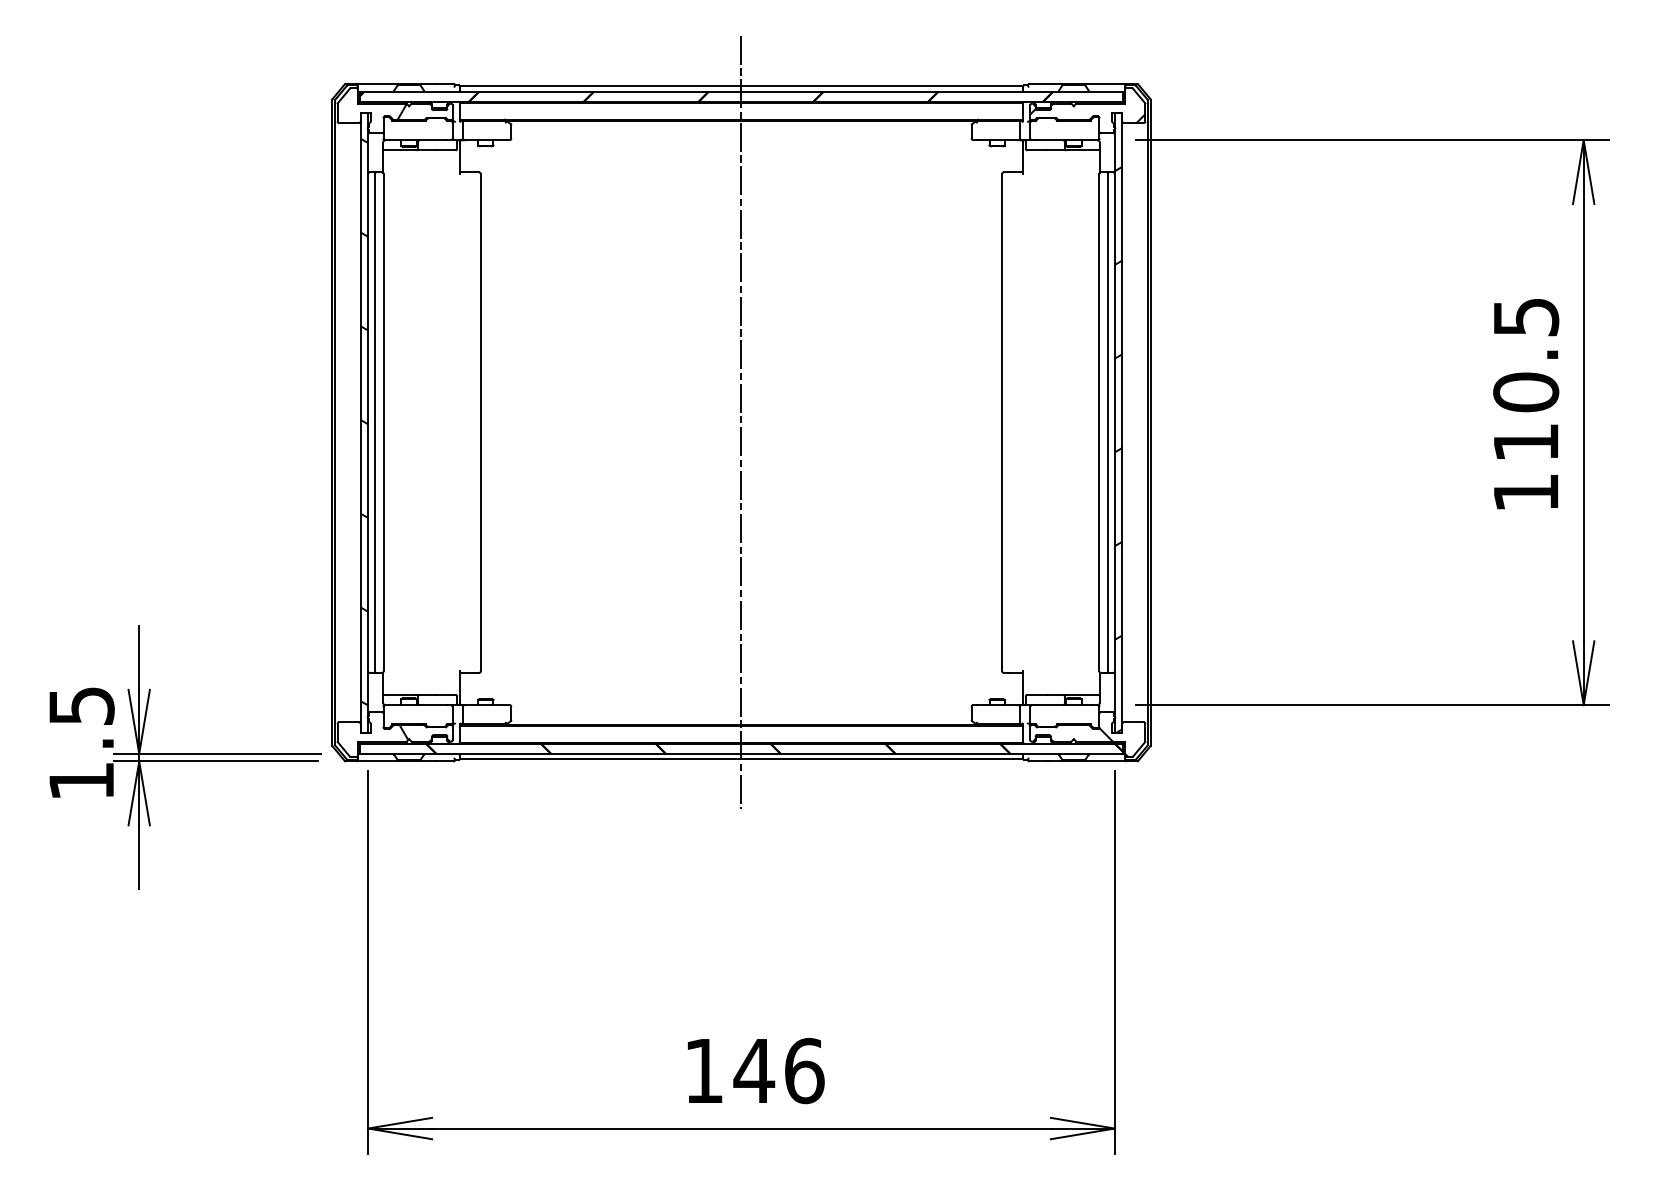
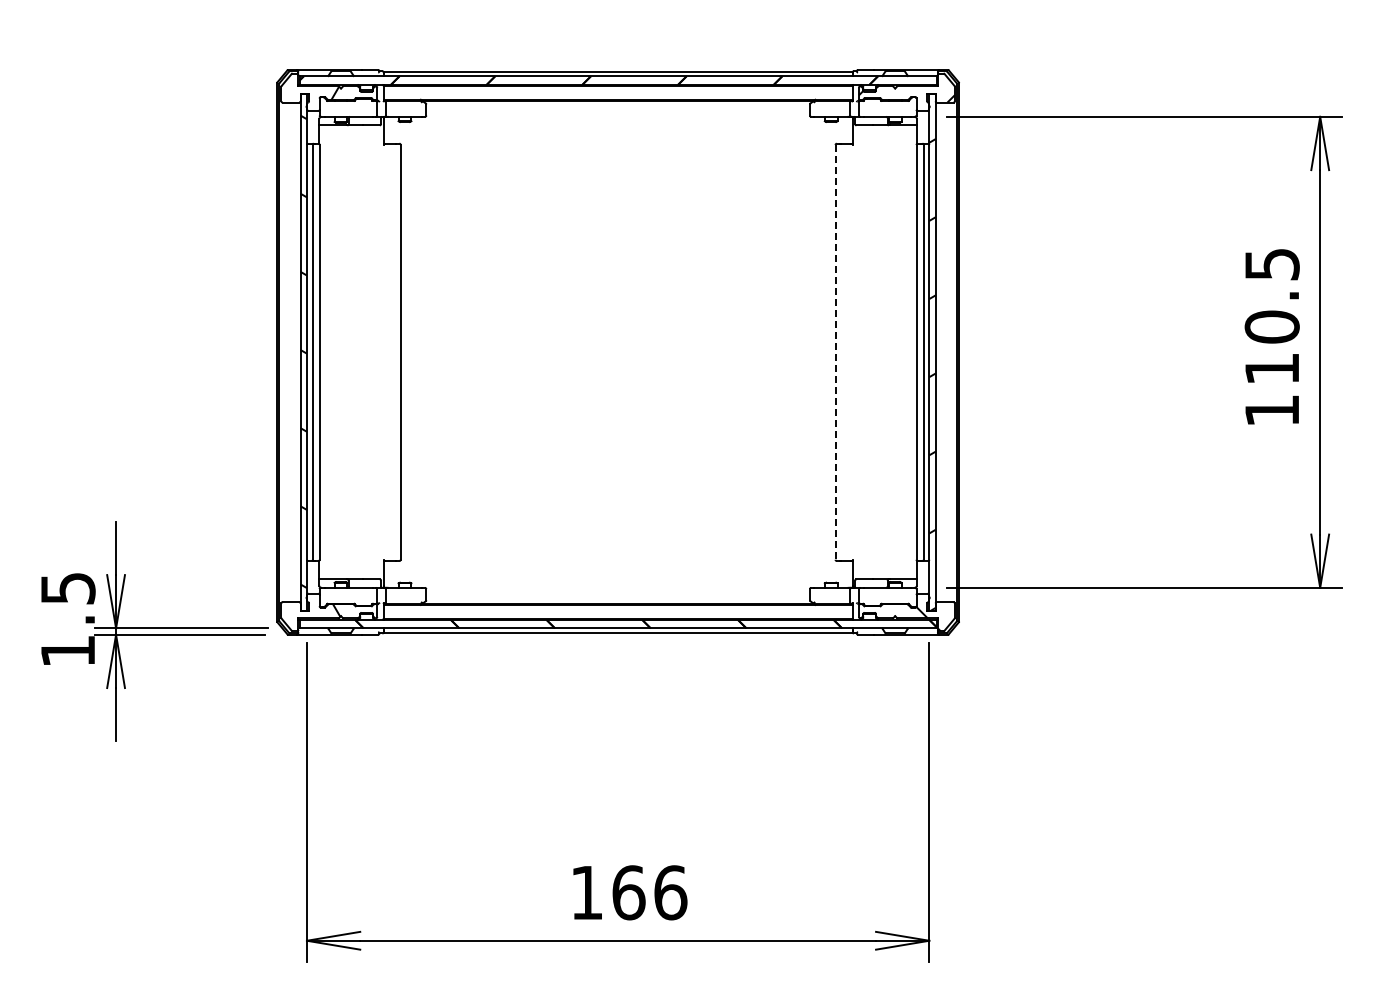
line: (741, 421) -> (618, 351), removed
line: (1002, 422) -> (835, 352), solid -> dashed
text: (753, 1070) -> (628, 892), 146 -> 166

